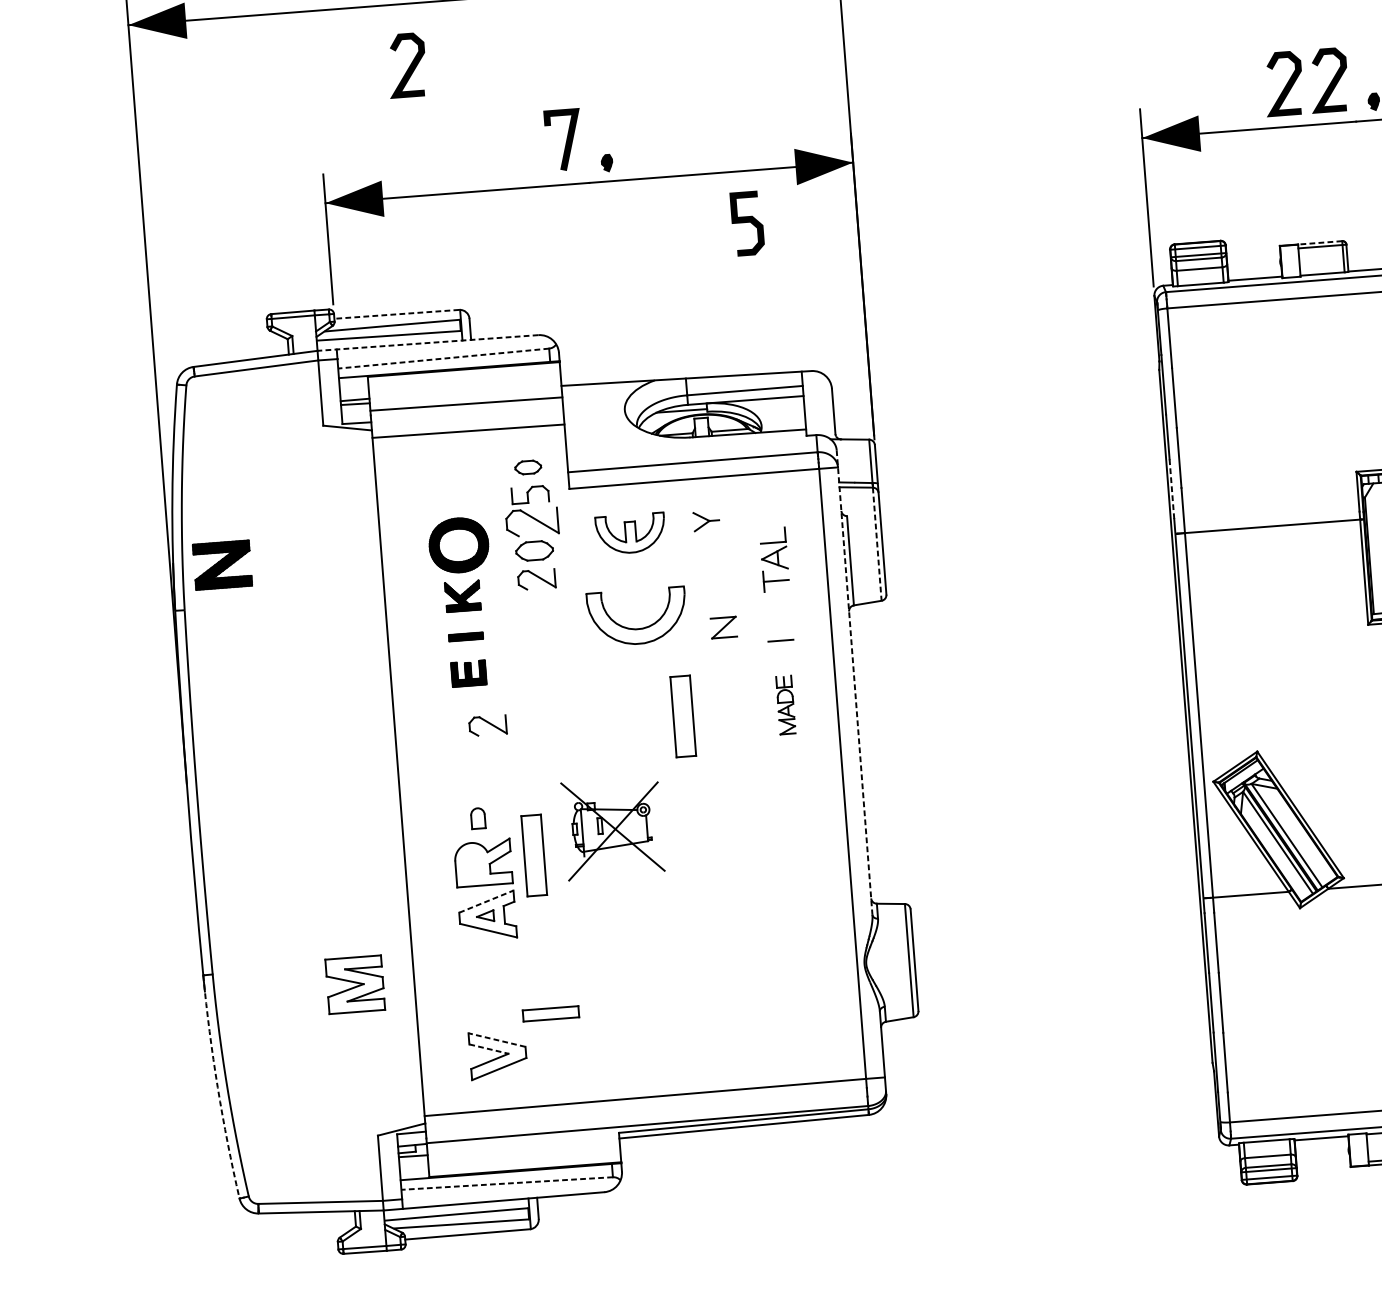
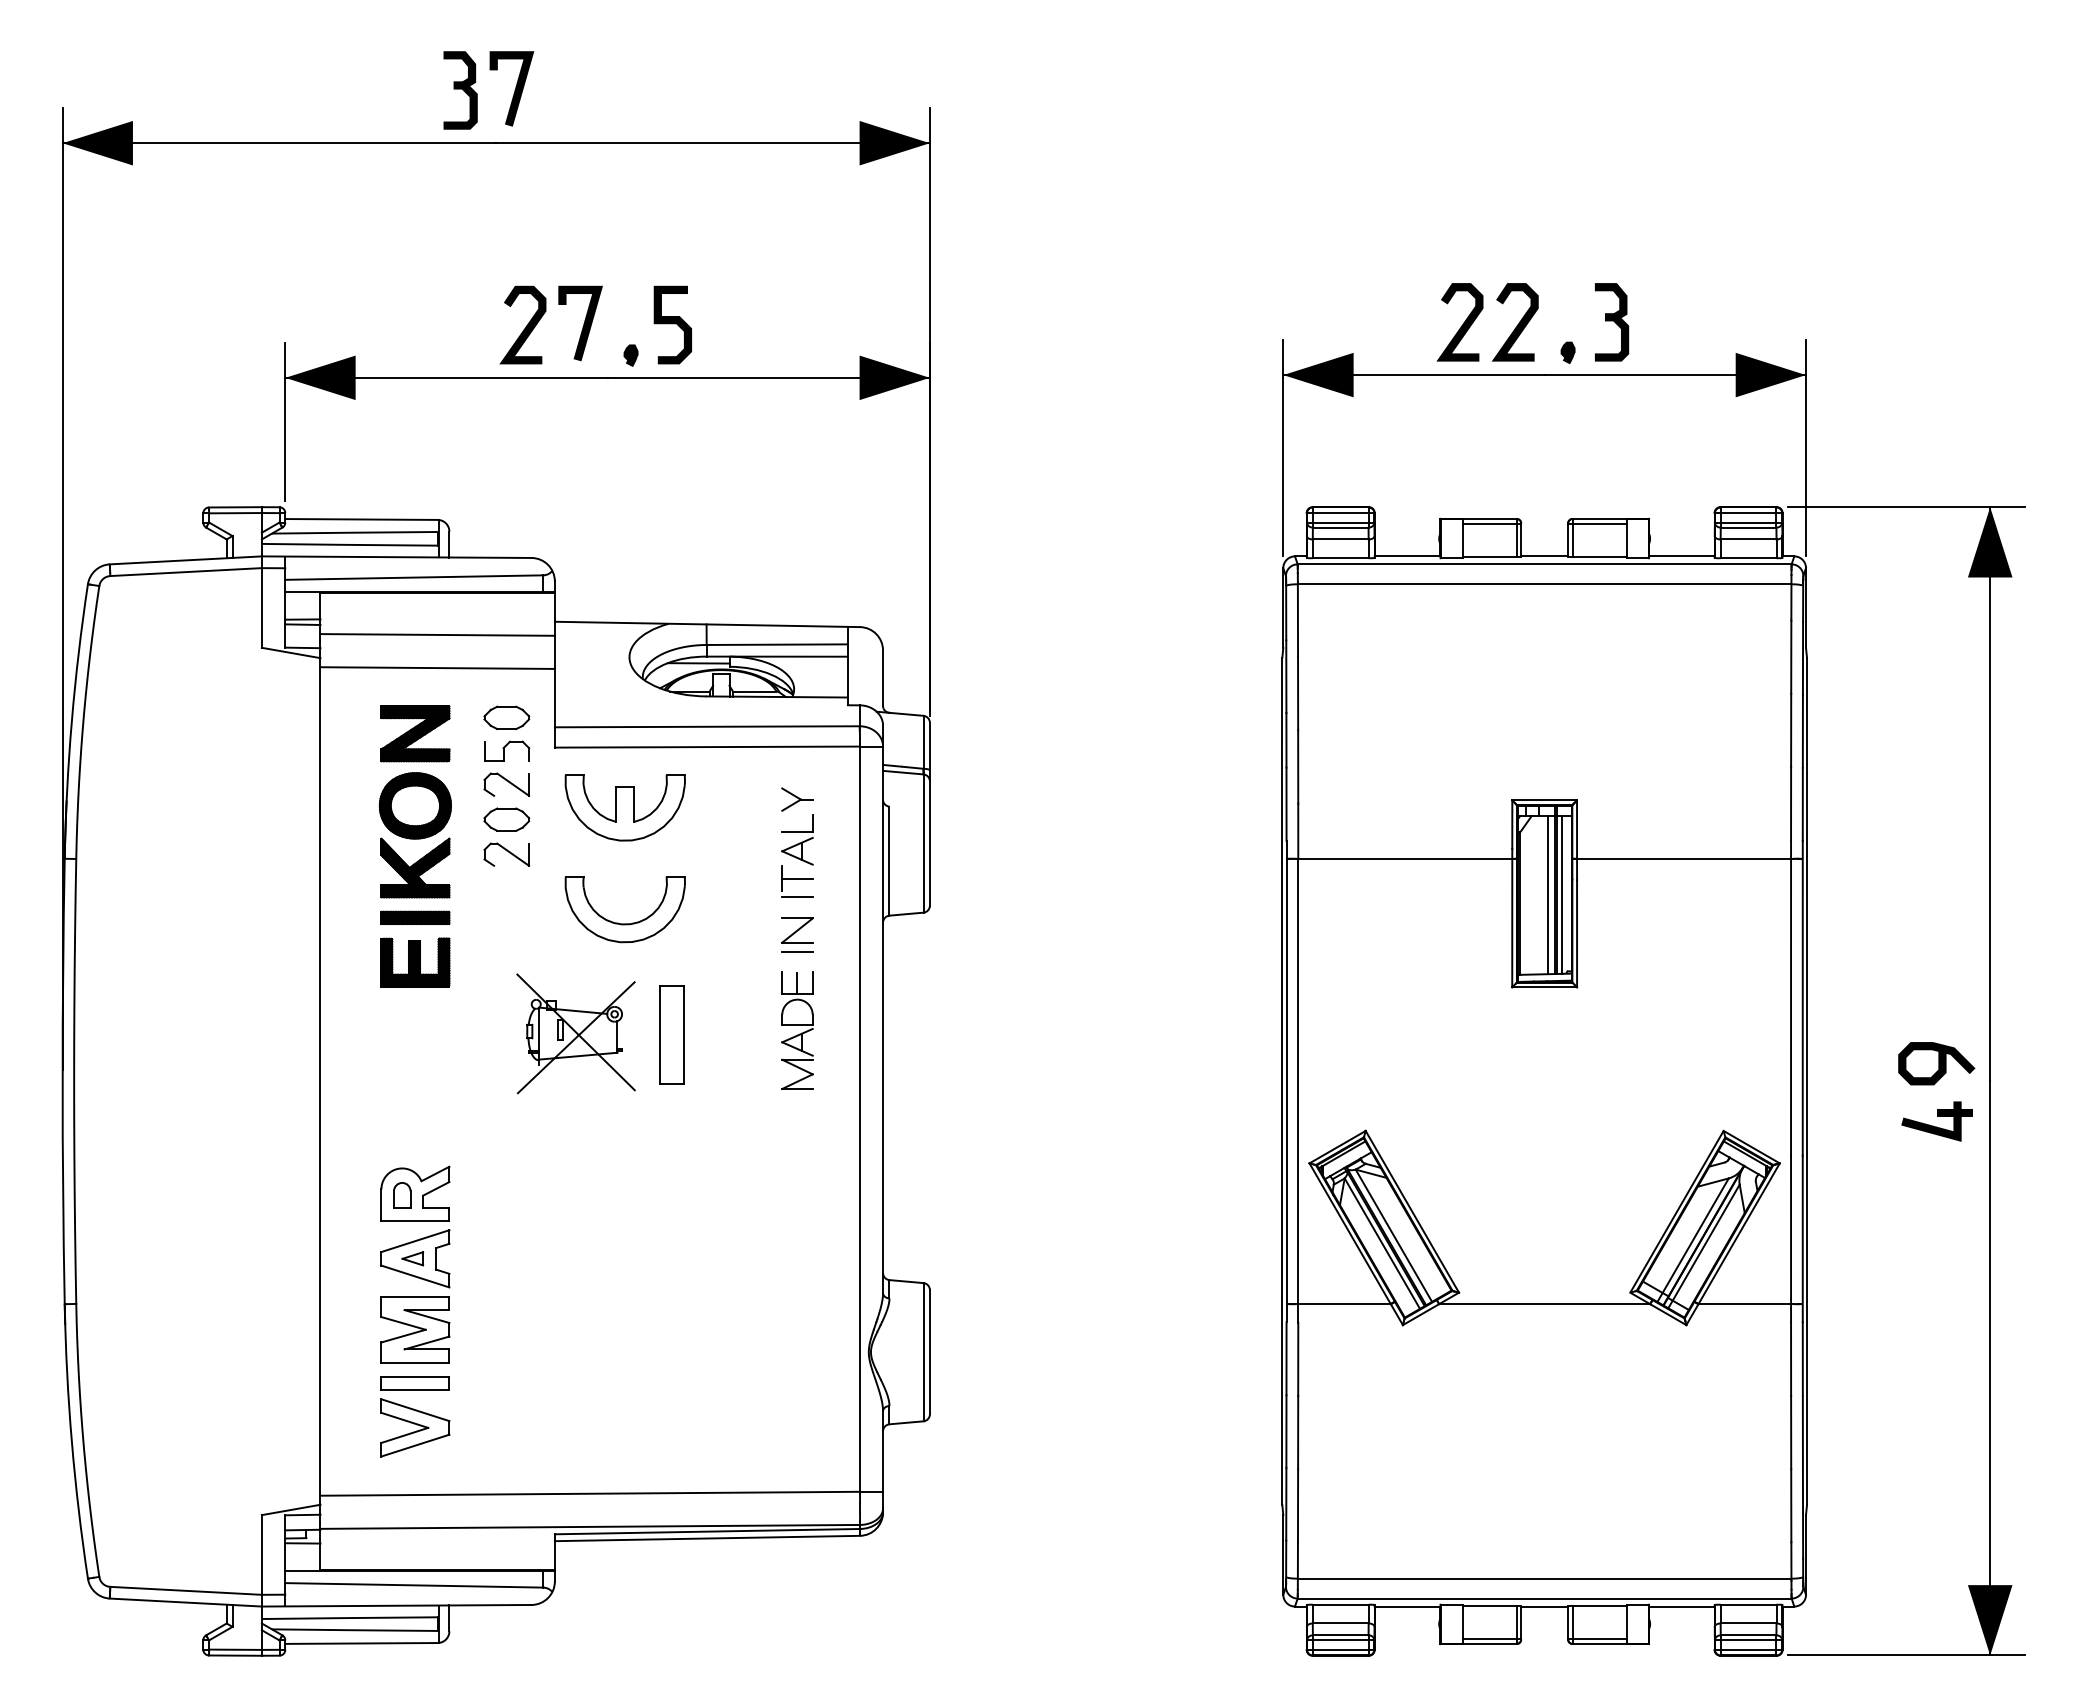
curve: (408, 66) -> (525, 326), moved
curve: (747, 223) -> (672, 324), moved
line: (1320, 242) -> (1489, 518), dashed -> solid
line: (396, 314) -> (361, 519), dashed -> solid
line: (427, 343) -> (396, 557), dashed -> solid
line: (443, 358) -> (413, 577), dashed -> solid
part: (527, 467) -> (506, 717), size x1.43
line: (1171, 489) -> (1286, 804), dashed -> solid
part: (706, 521) -> (797, 799), moved
part: (532, 522) -> (506, 784), size x0.71
part: (630, 533) -> (624, 807), size x1.43
line: (877, 545) -> (923, 844), dashed -> solid
part: (222, 564) -> (415, 733), moved
part: (462, 595) -> (415, 867), size x1.67
line: (777, 596) -> (797, 897), added
part: (723, 627) -> (797, 930), moved
part: (466, 636) -> (415, 917), size x1.67
part: (468, 673) -> (415, 962), size x1.67
line: (854, 682) -> (883, 1009), dashed -> solid
part: (785, 705) -> (797, 1030), size x1.67
part: (487, 725) -> (433, 1027), removed
part: (478, 818) -> (402, 1195), moved
part: (612, 828) -> (575, 1033), moved
part: (533, 855) -> (477, 1189), removed
line: (486, 901) -> (415, 1241), dashed -> solid
part: (355, 984) -> (415, 1329), moved
part: (550, 1014) -> (414, 1383), moved
line: (497, 1040) -> (415, 1410), dashed -> solid
line: (488, 1049) -> (404, 1420), dashed -> solid
arc: (217, 1087) -> (71, 1441), dashed -> solid
line: (506, 1183) -> (413, 1585), dashed -> solid

